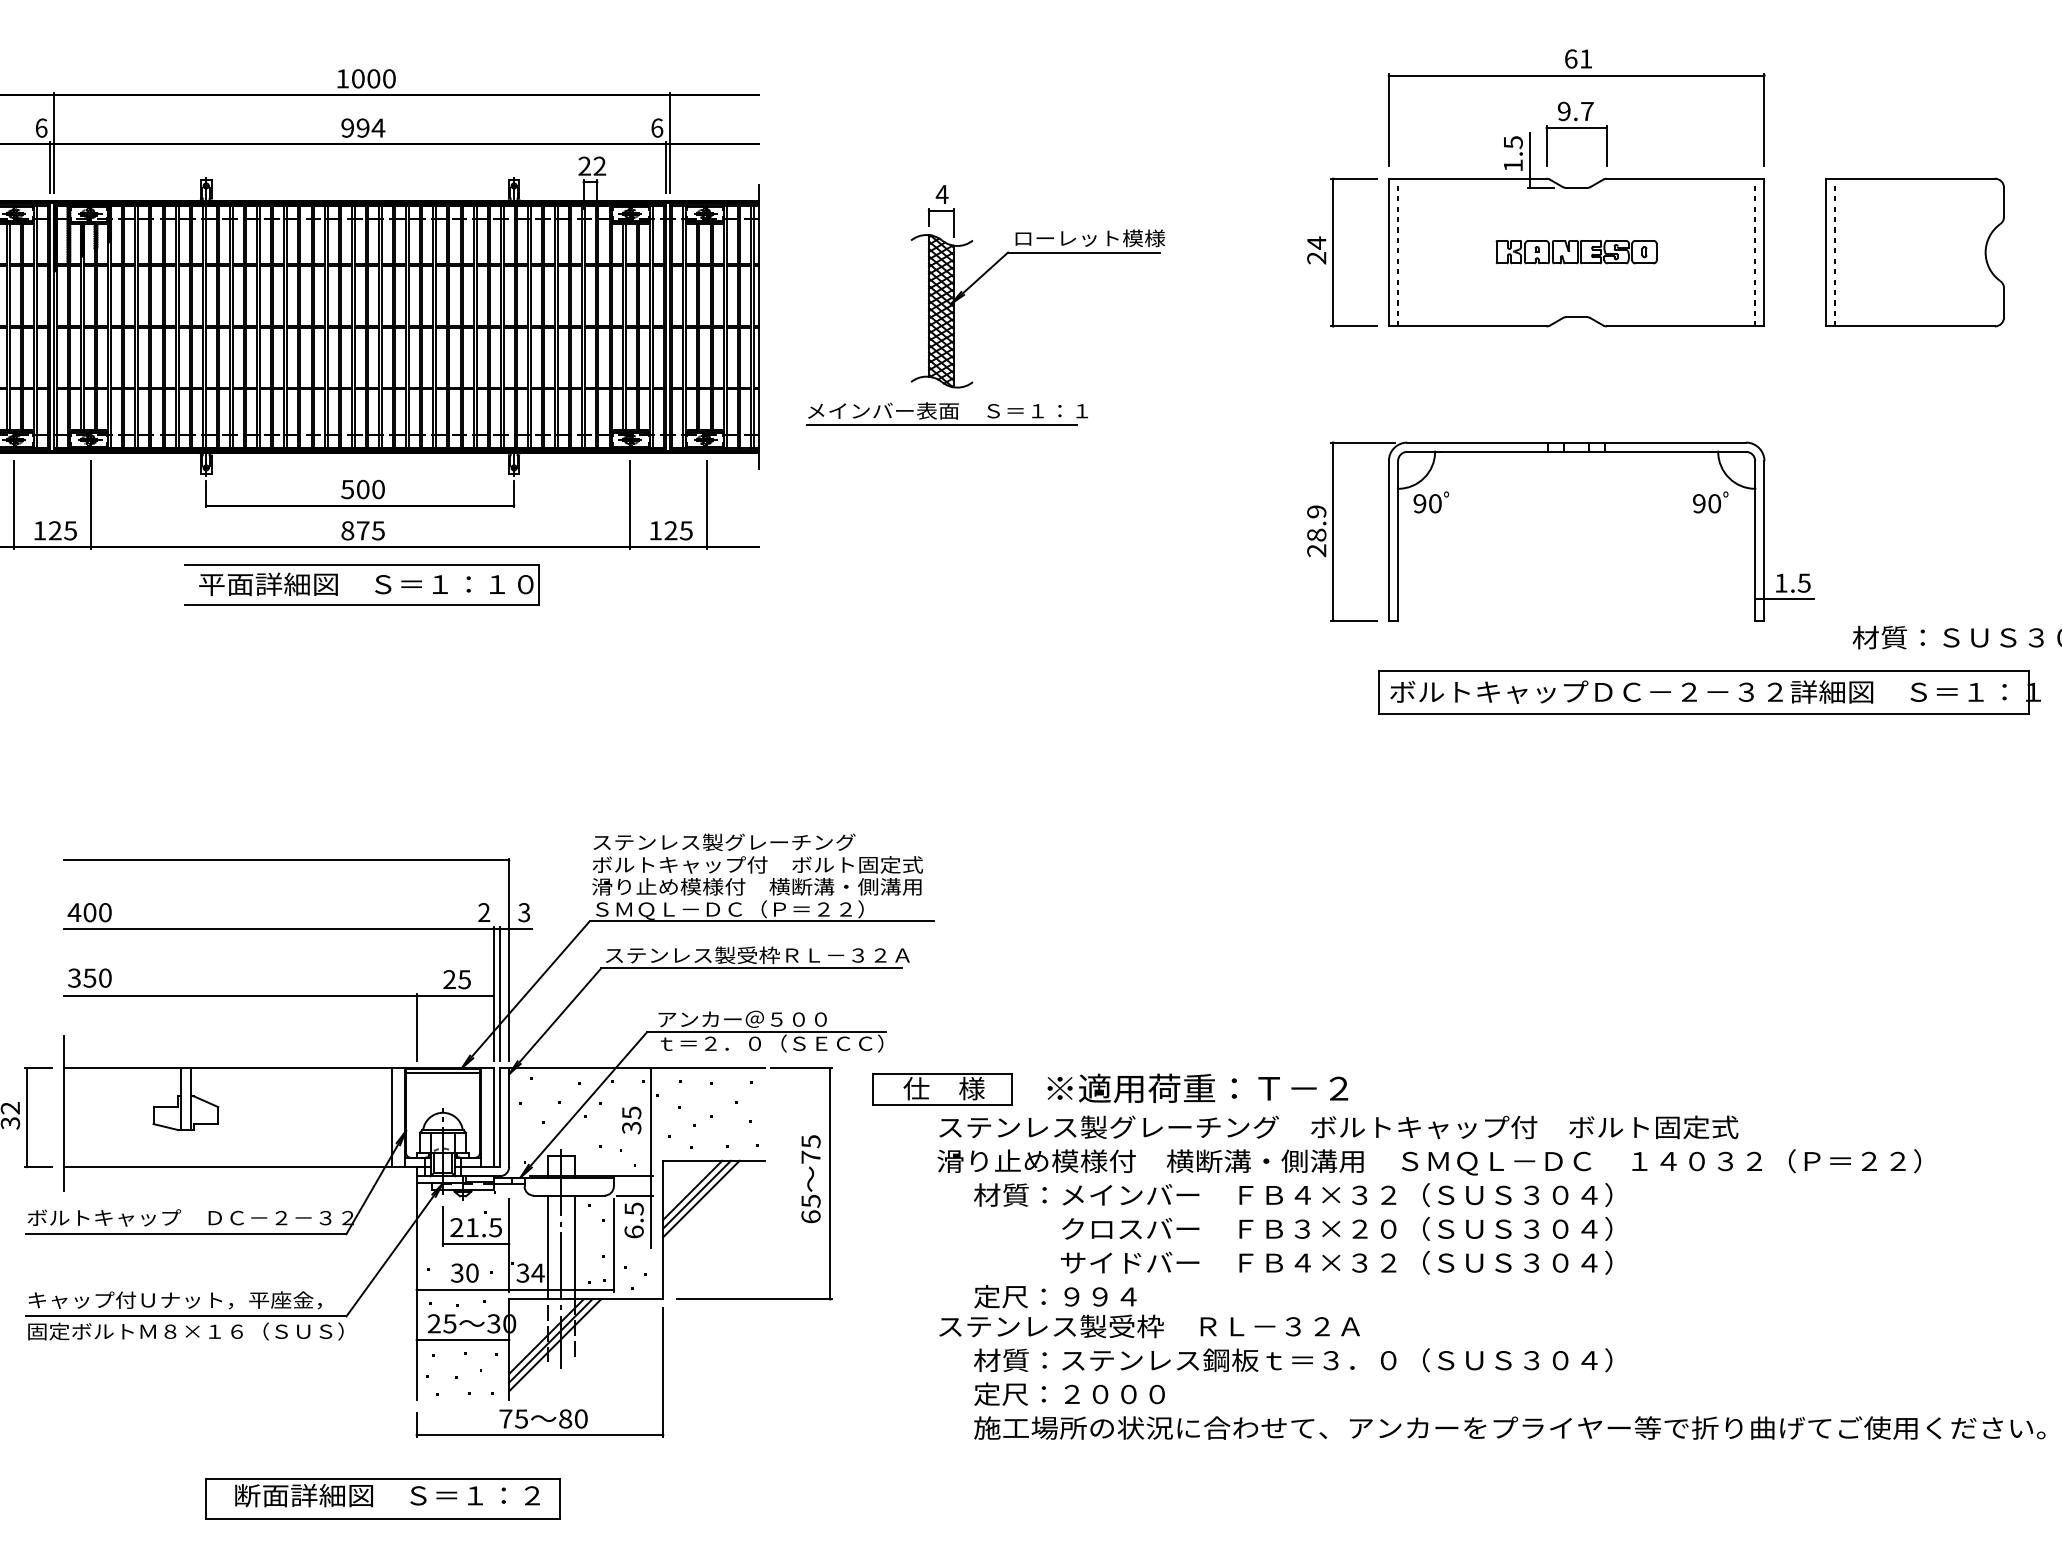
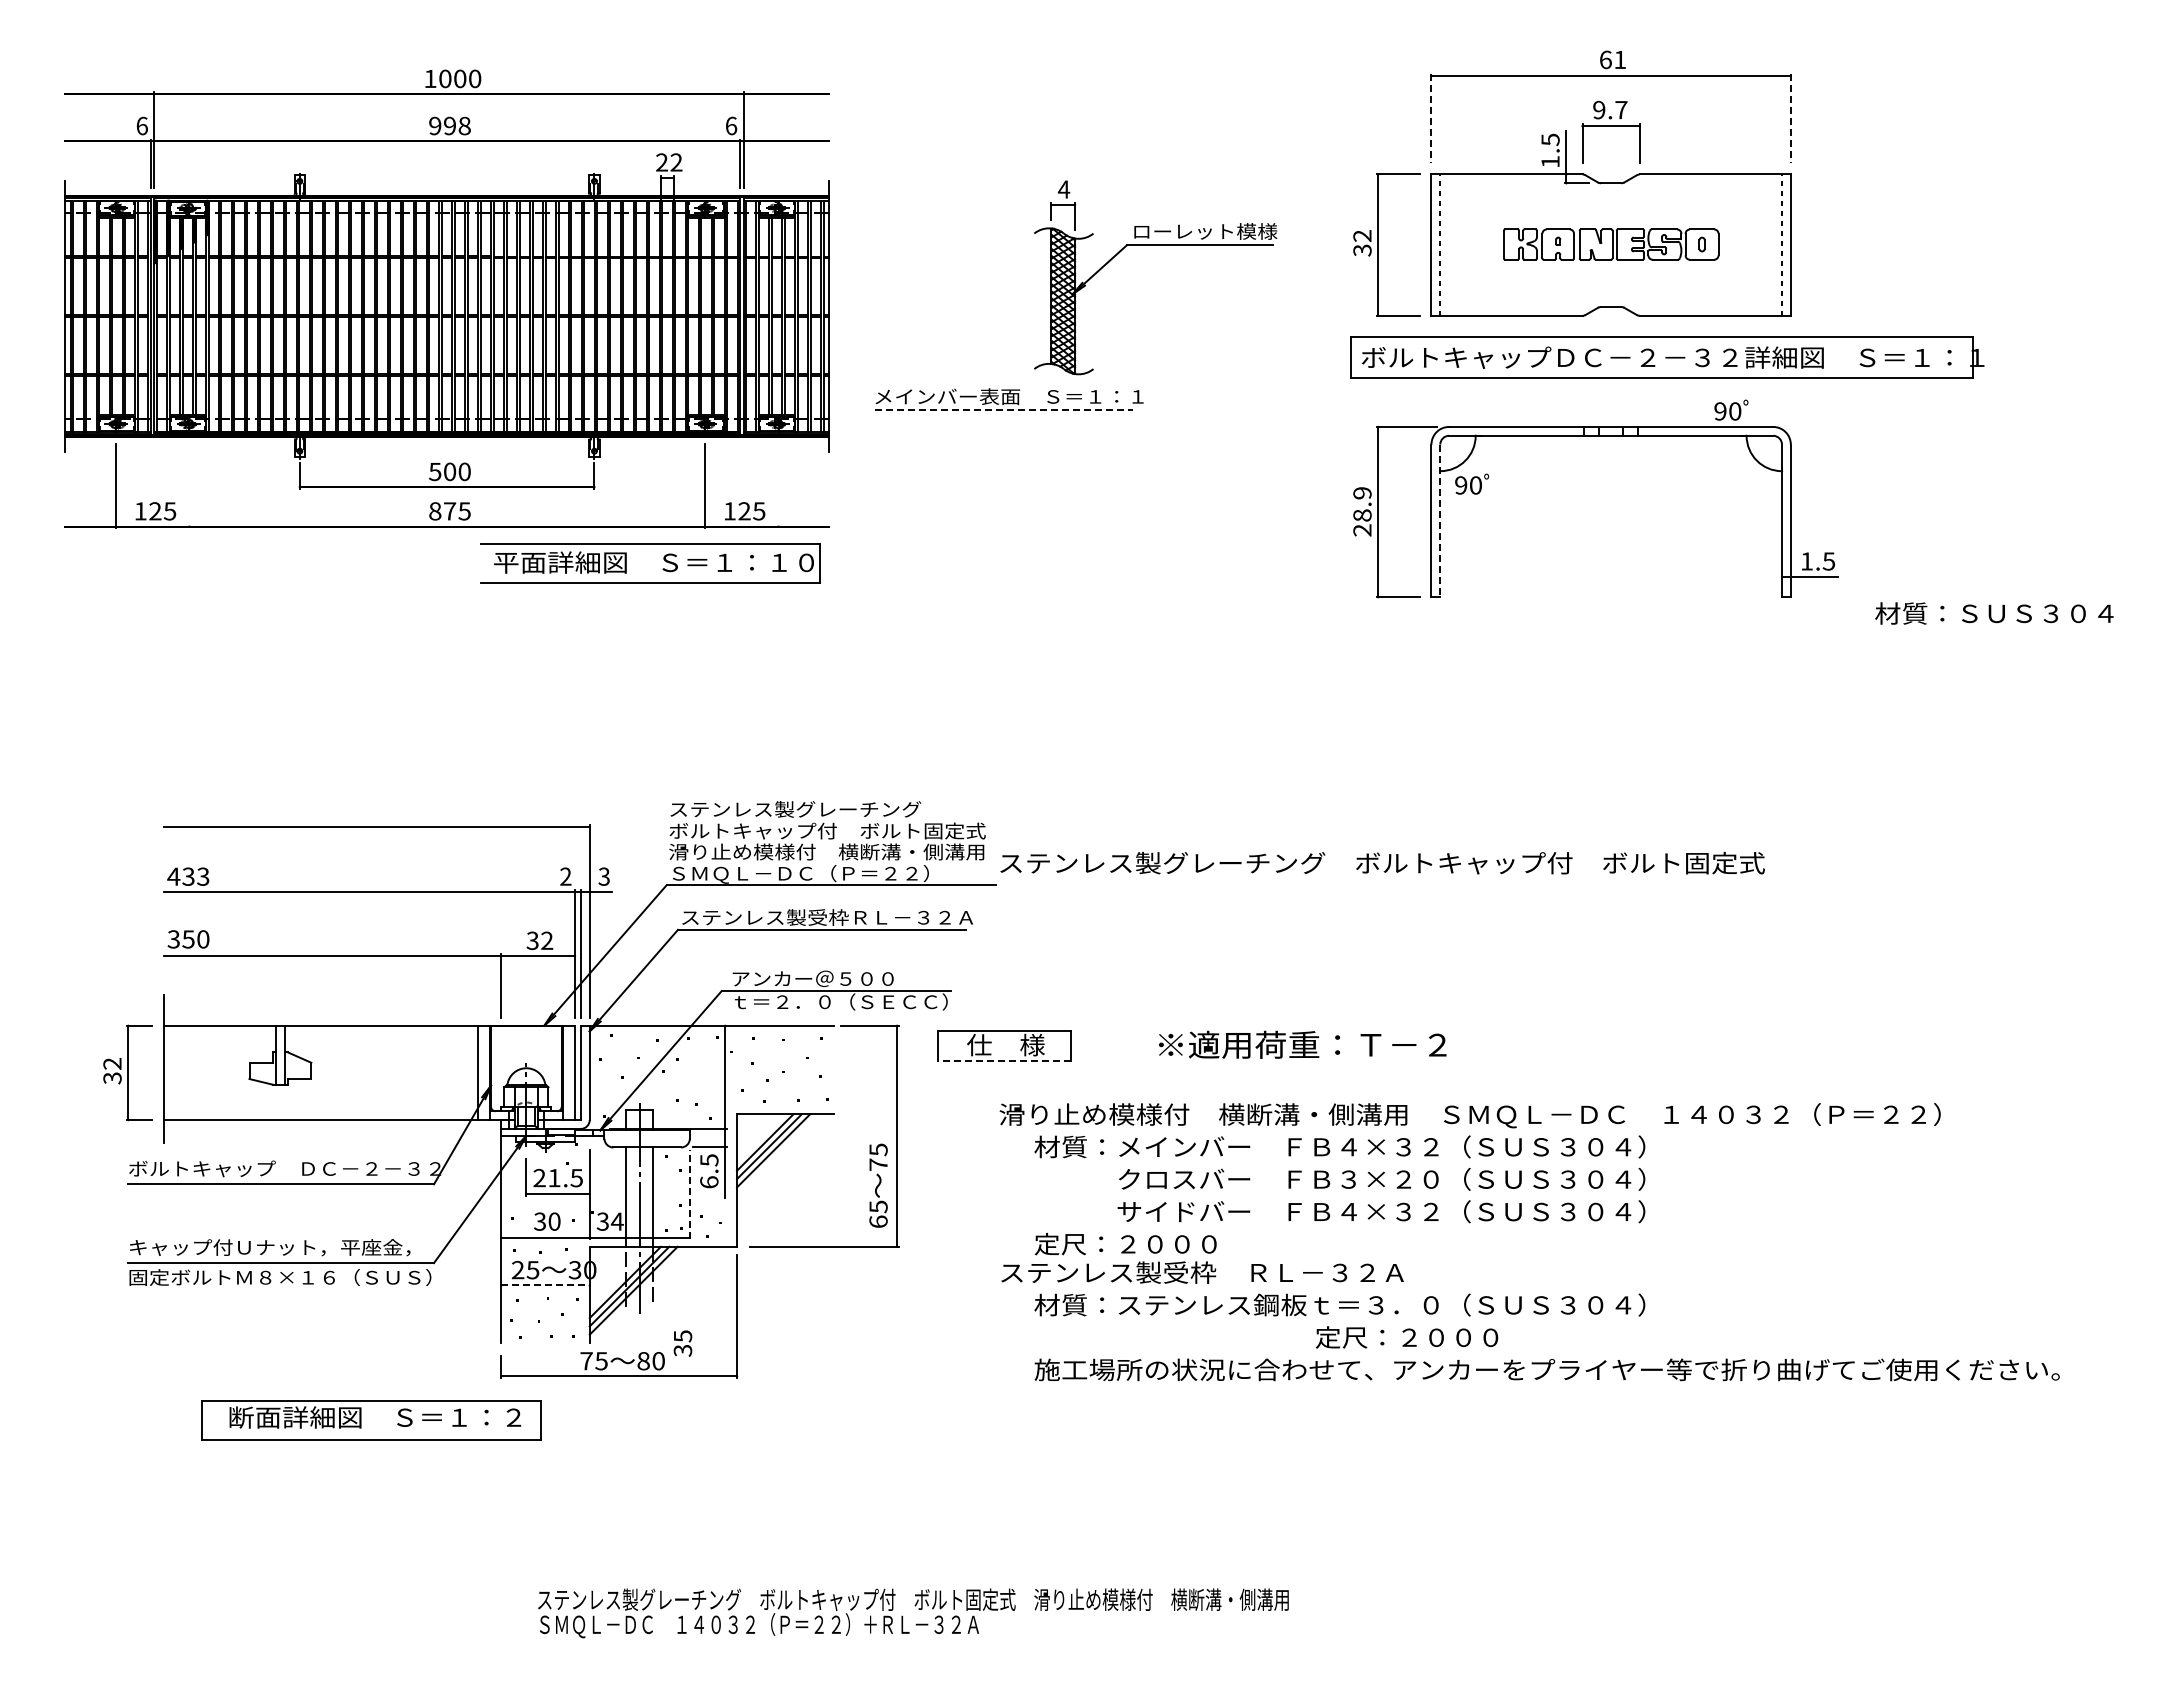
line: (1388, 120) -> (1431, 118), solid -> dashed
line: (1764, 120) -> (1790, 118), solid -> dashed
text: (378, 127) -> (464, 125), 994 -> 998
text: (1316, 249) -> (1362, 242), 24 -> 32
part: (1575, 251) -> (1610, 244), size x1.4
part: (1914, 251) -> (1934, 244), removed
part: (1037, 252) -> (1155, 245), moved
line: (942, 425) -> (1004, 410), solid -> dashed
text: (1710, 501) -> (1731, 409), moved
line: (90, 504) -> (189, 486), removed
line: (706, 504) -> (778, 486), removed
line: (1398, 541) -> (1440, 521), solid -> dashed
part: (375, 591) -> (662, 569), moved
part: (1709, 691) -> (1667, 357), moved
text: (97, 912) -> (195, 876), 400 -> 433
text: (456, 979) -> (539, 940), 25 -> 32
line: (443, 1073) -> (526, 1030), removed
text: (1197, 1087) -> (1302, 1044), moved
line: (942, 1104) -> (1004, 1060), solid -> dashed
text: (631, 1120) -> (682, 1343), moved
text: (1338, 1127) -> (1382, 863), moved
text: (810, 1178) -> (878, 1185), moved
line: (613, 1244) -> (689, 1194), solid -> dashed
text: (1114, 1297) -> (1168, 1244), 定尺：９９４ -> 定尺：２０００
line: (463, 1339) -> (546, 1285), solid -> dashed
text: (1069, 1394) -> (1406, 1337), moved
part: (383, 1498) -> (371, 1420), moved

